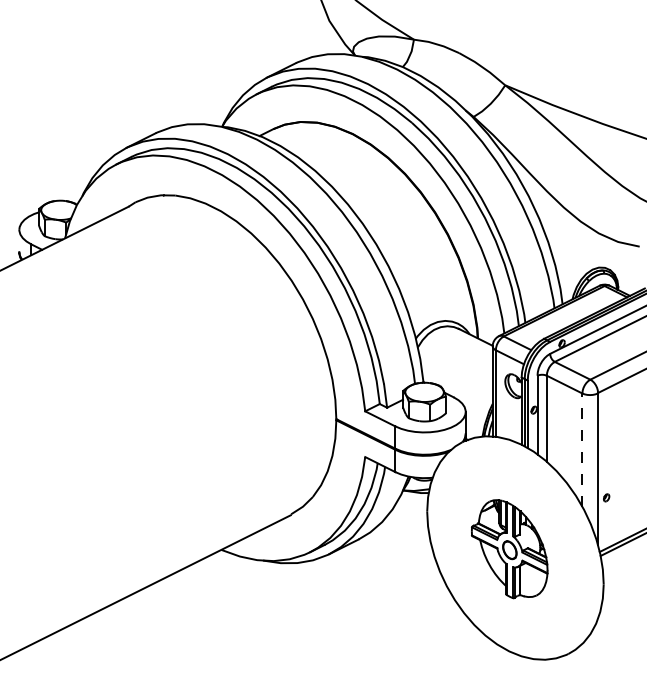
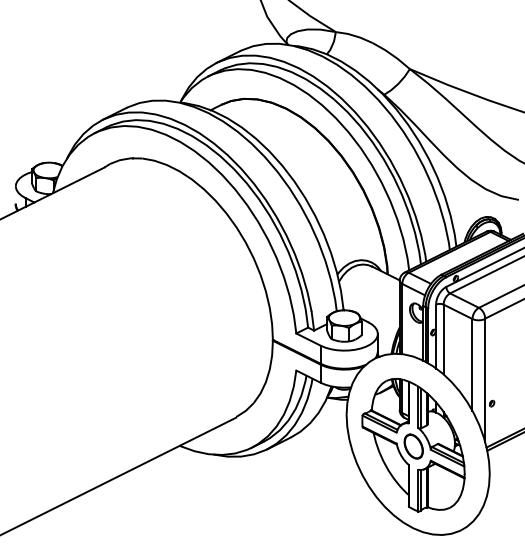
line: (582, 450) -> (472, 365), dashed -> solid
part: (509, 549) -> (413, 445), size x1.67

